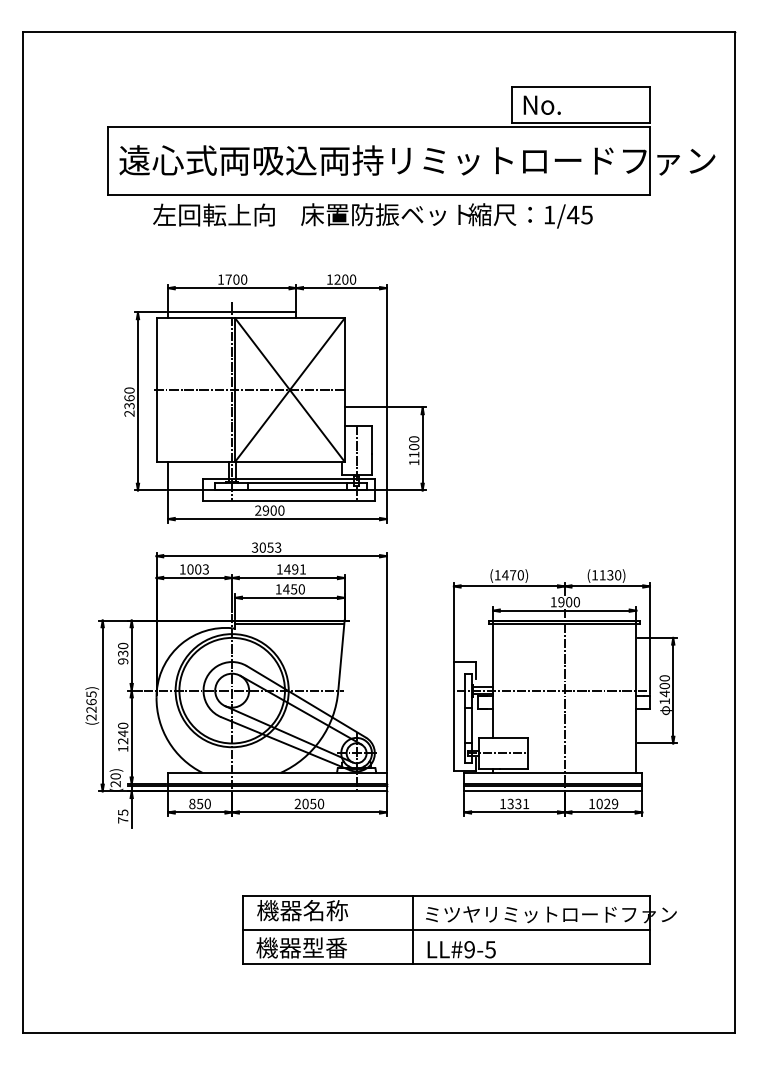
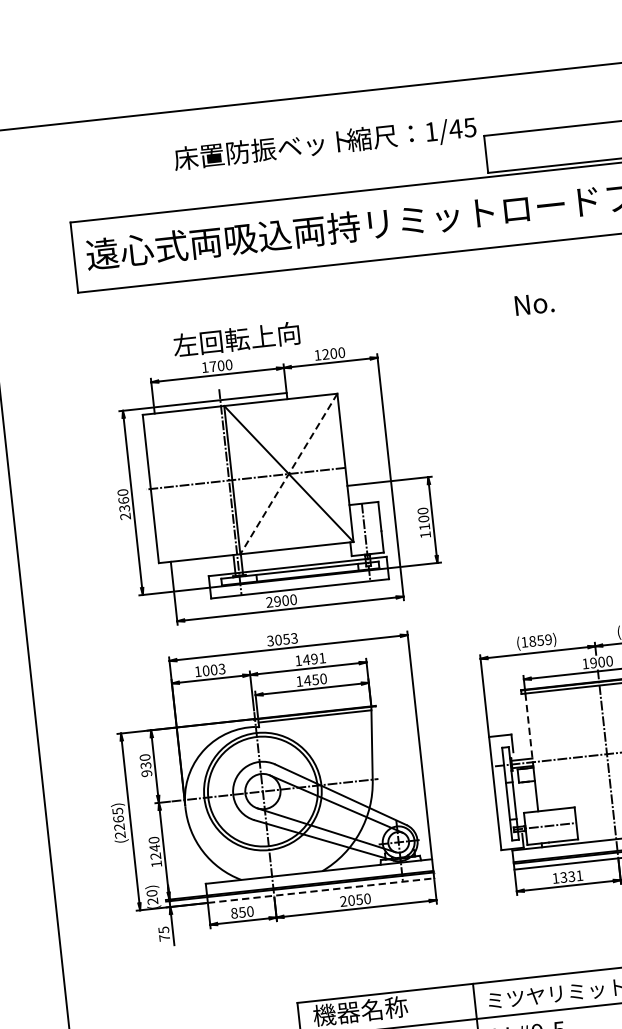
text: (541, 104) -> (533, 303), moved
text: (213, 214) -> (236, 338), moved
text: (446, 215) -> (324, 143), moved
line: (289, 390) -> (288, 474), solid -> dashed
text: (512, 575) -> (539, 640), (1470) -> (1859)
line: (493, 657) -> (529, 727), solid -> dashed
line: (277, 791) -> (321, 890), solid -> dashed

